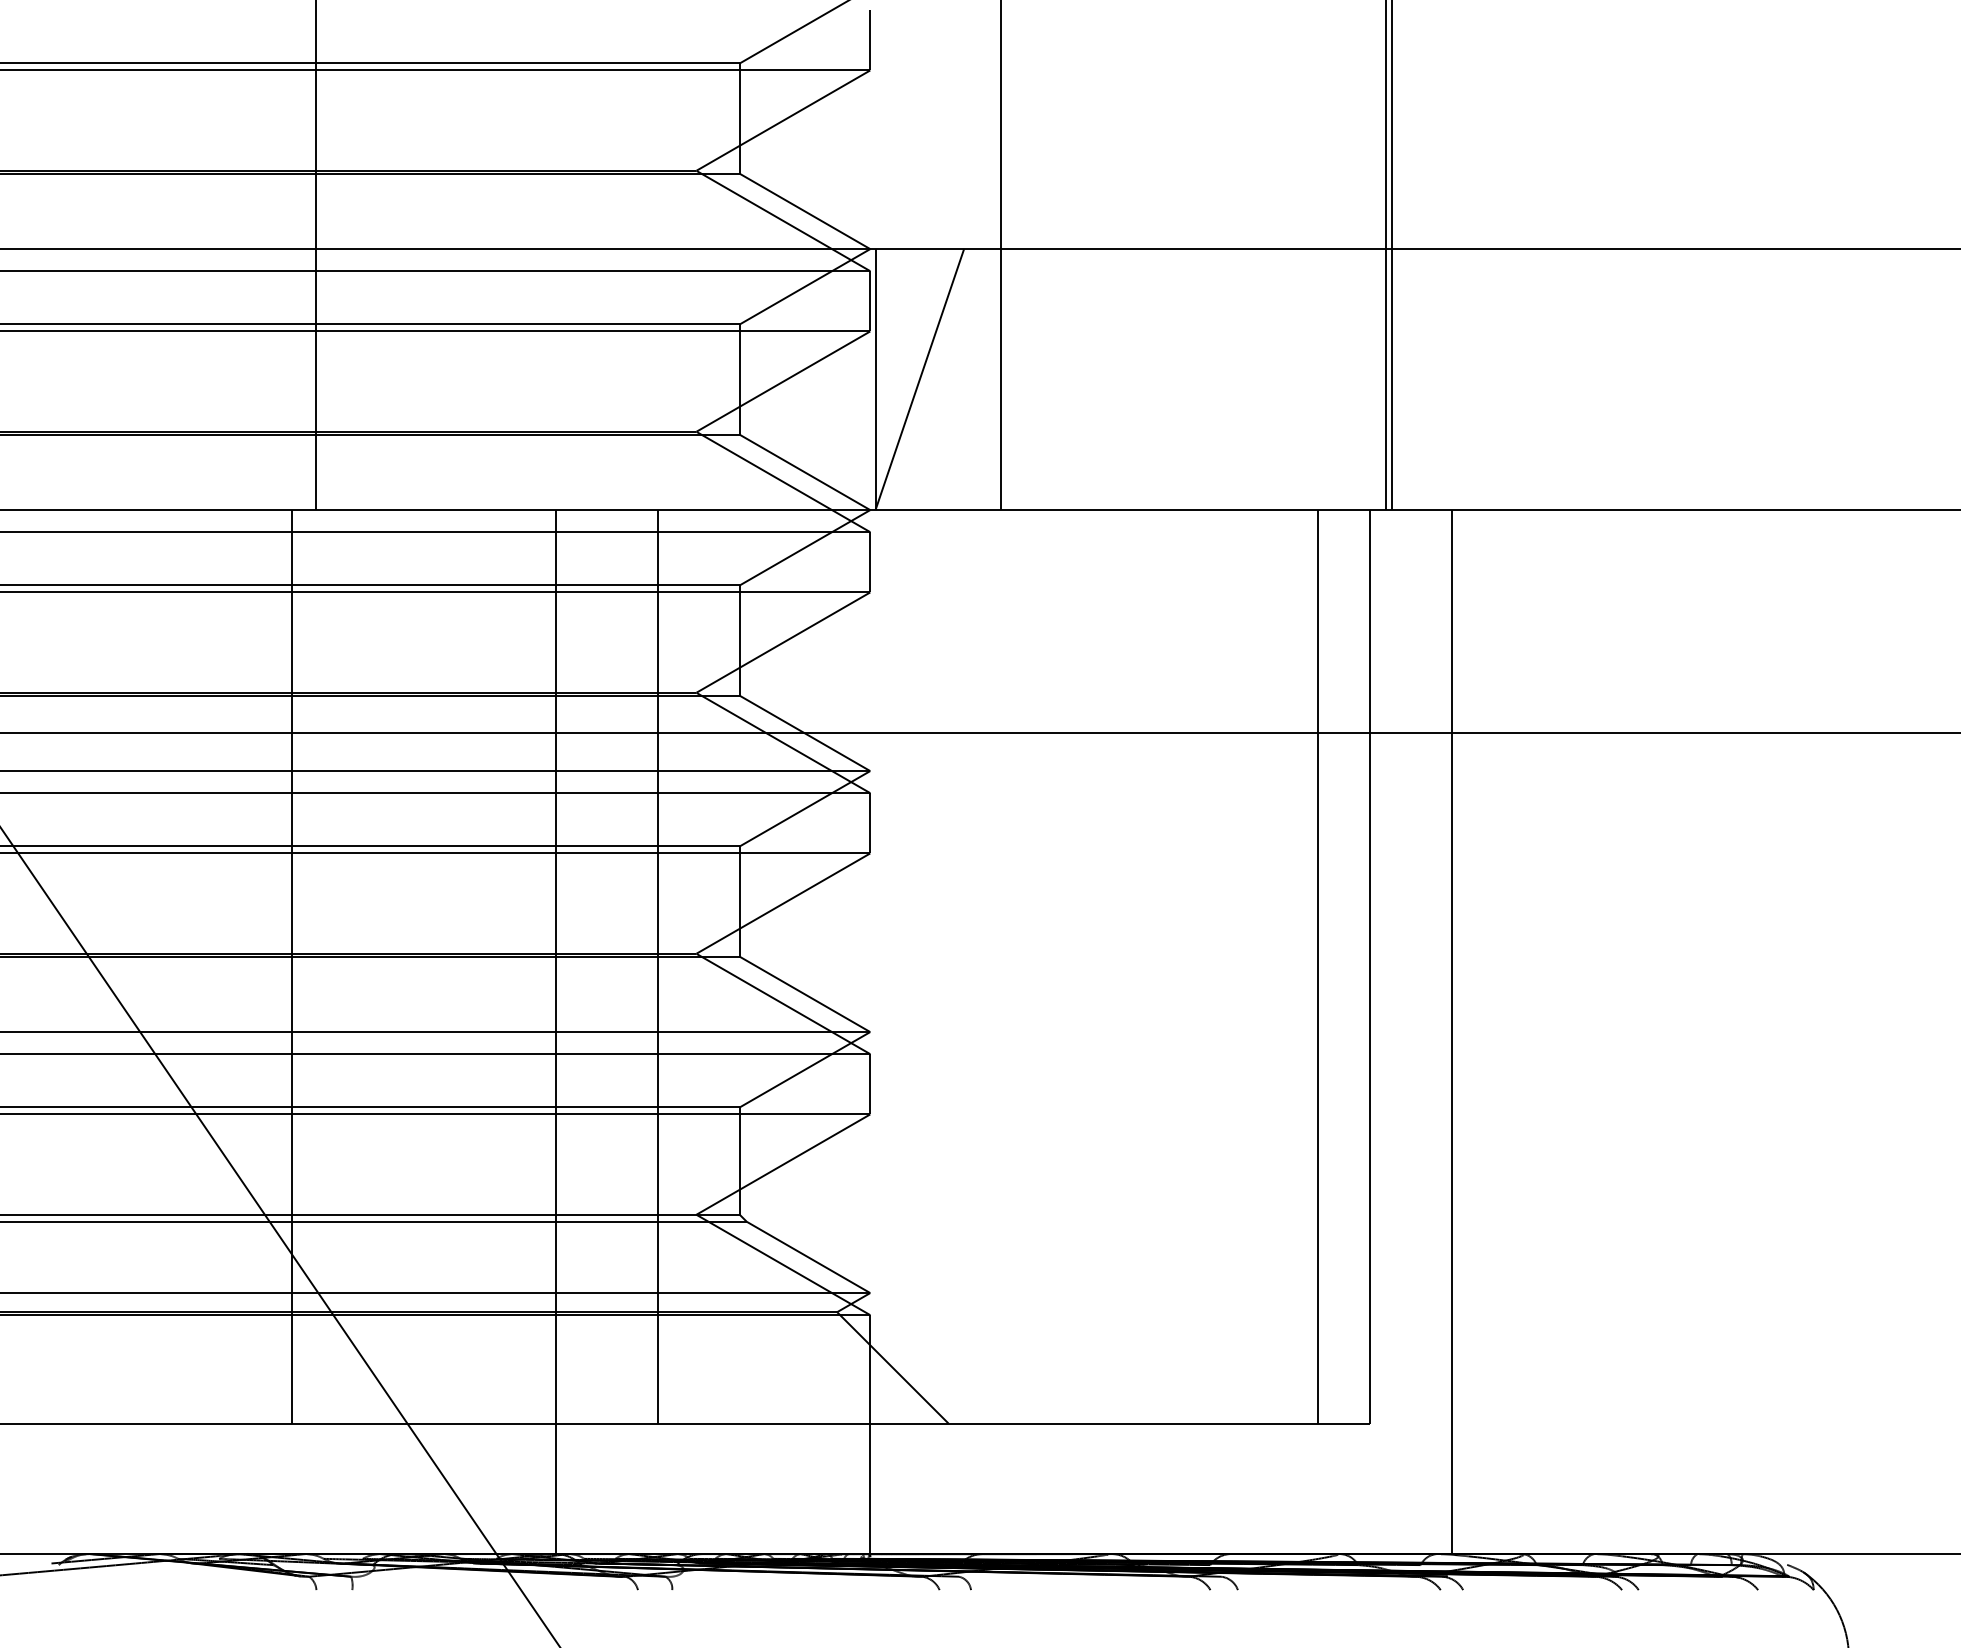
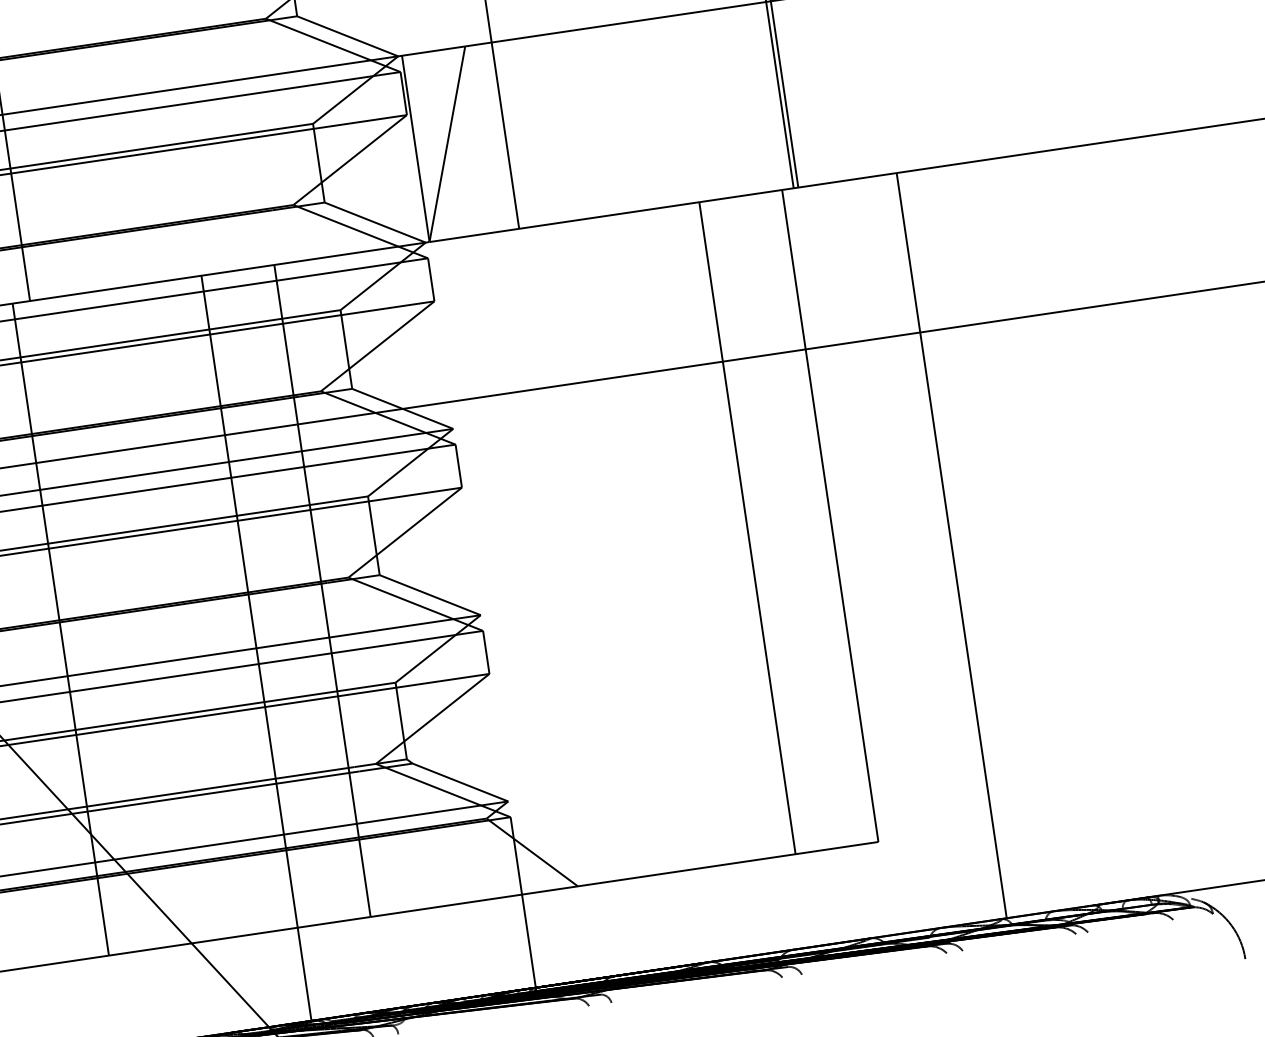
line: (1317, 966) -> (747, 527), moved
line: (1452, 1032) -> (952, 545), moved

